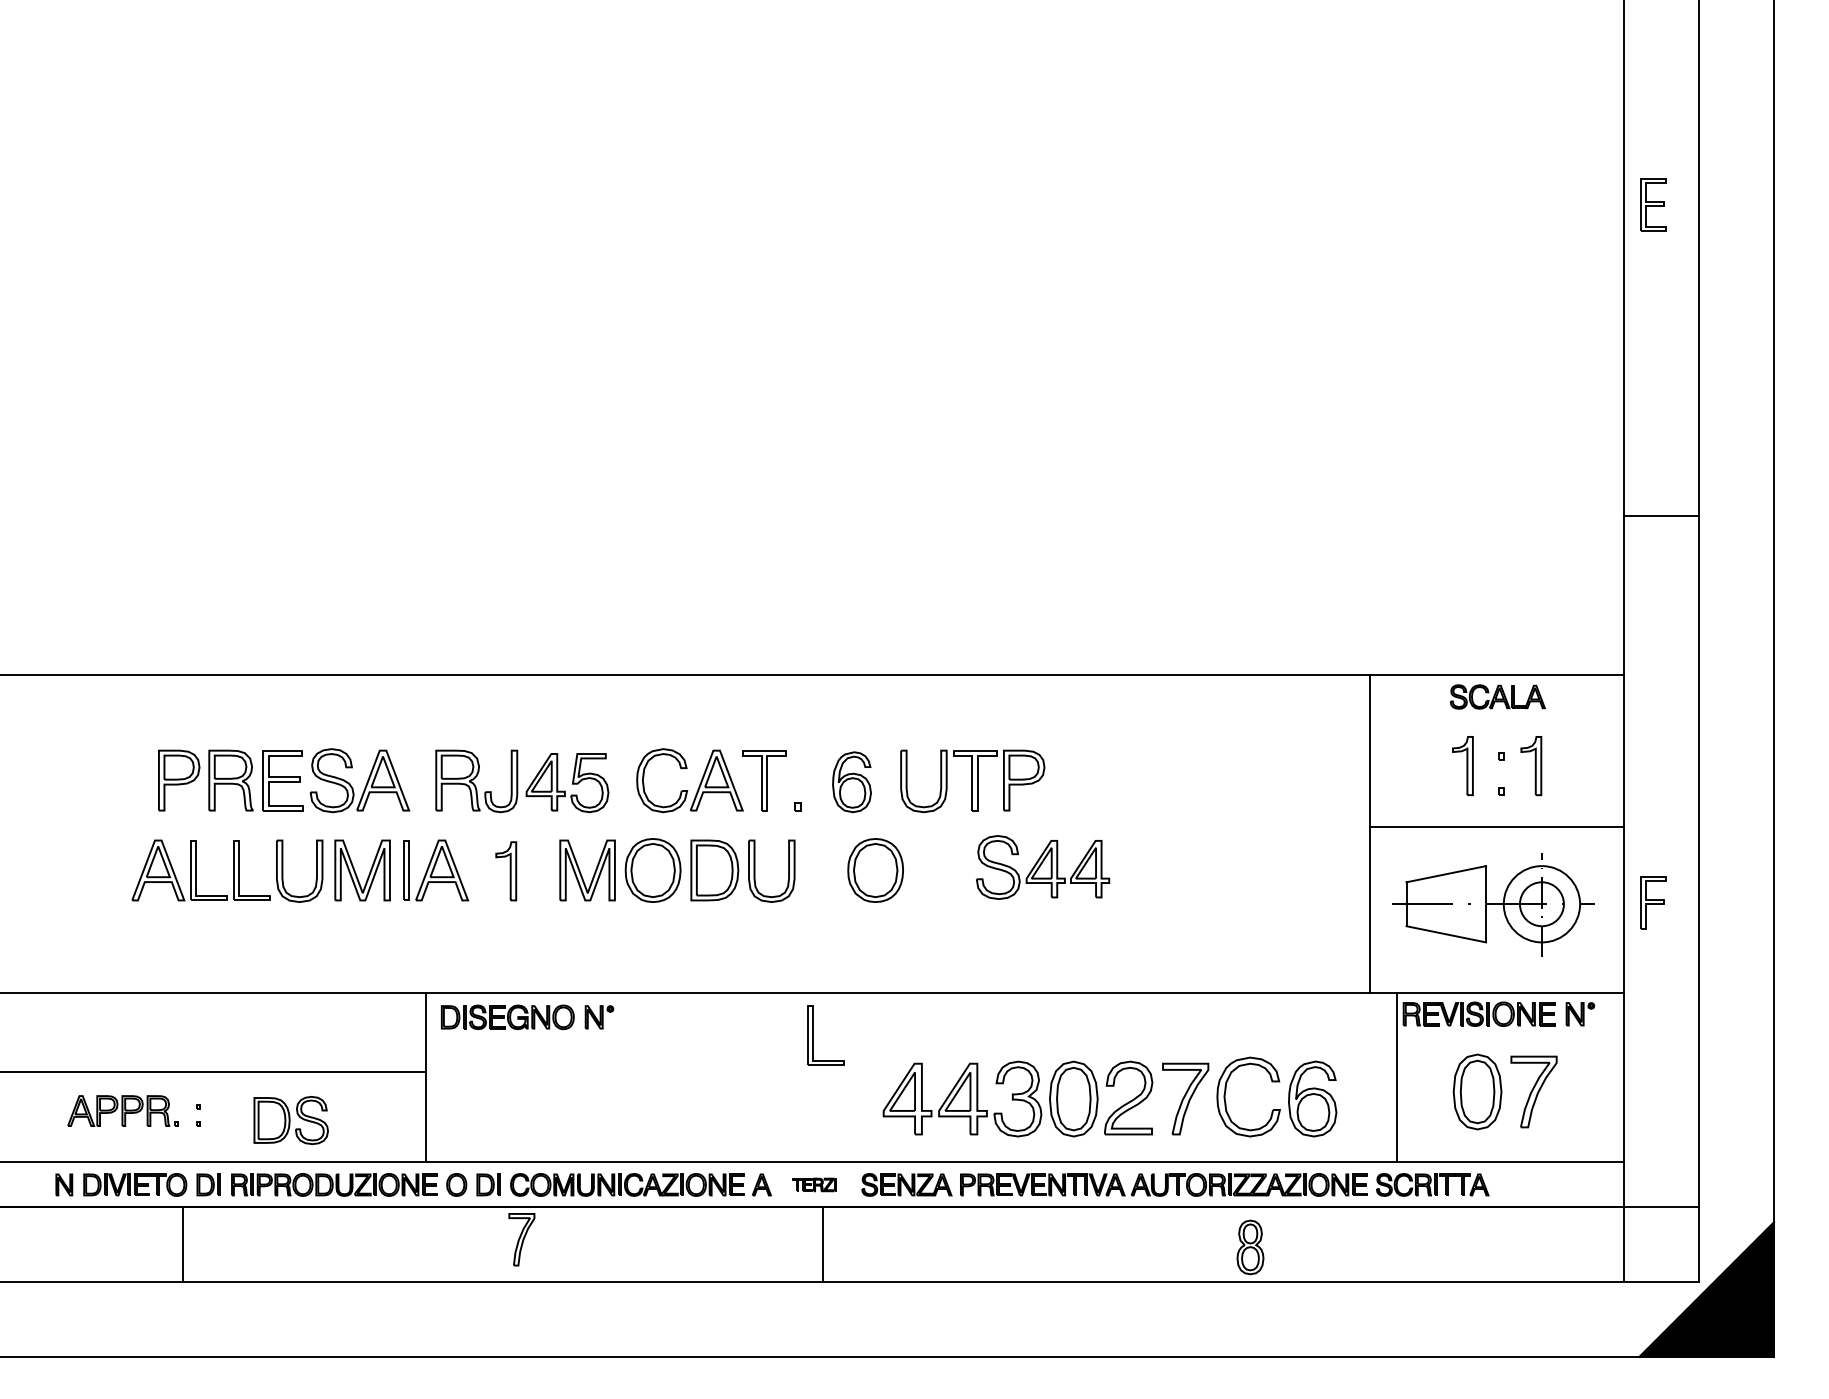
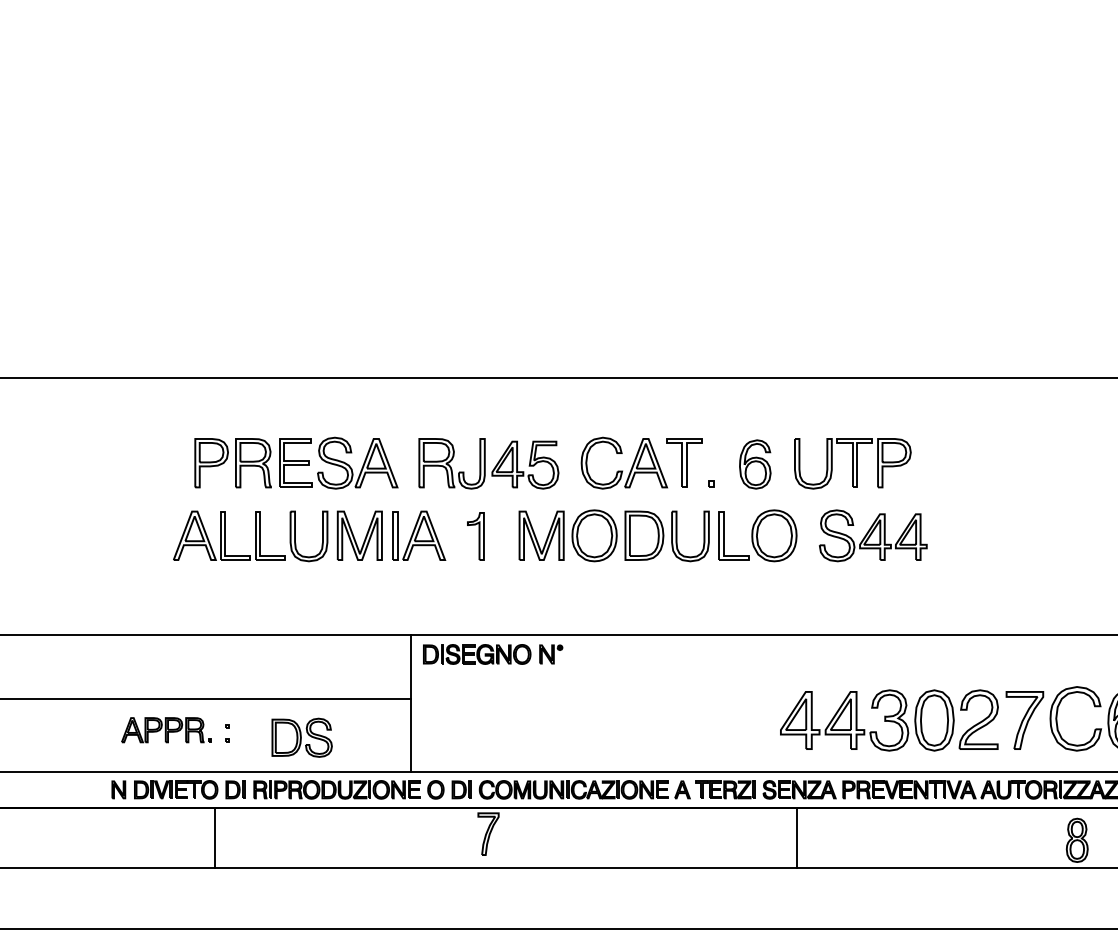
part: (1043, 867) -> (873, 535), moved
part: (813, 1035) -> (724, 535), moved
part: (814, 1184) -> (724, 789), size x1.67
line: (822, 1244) -> (796, 838), moved

